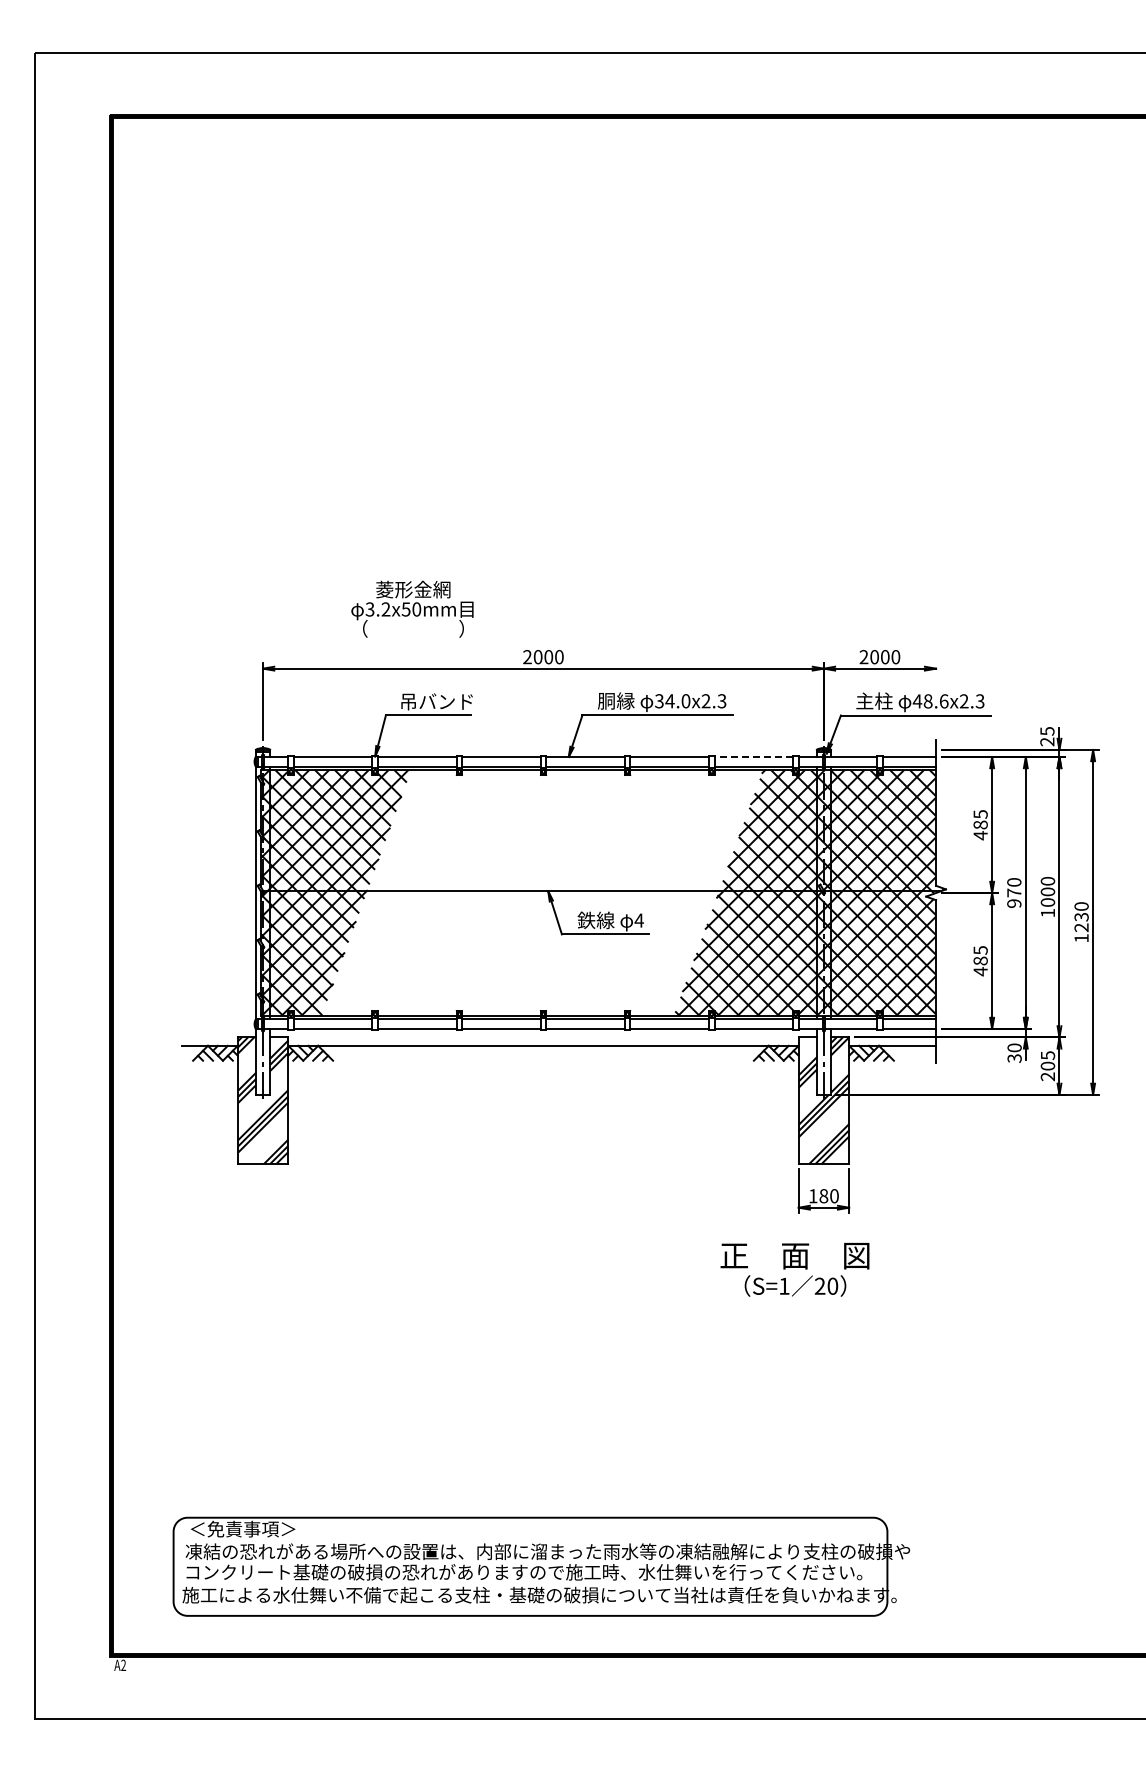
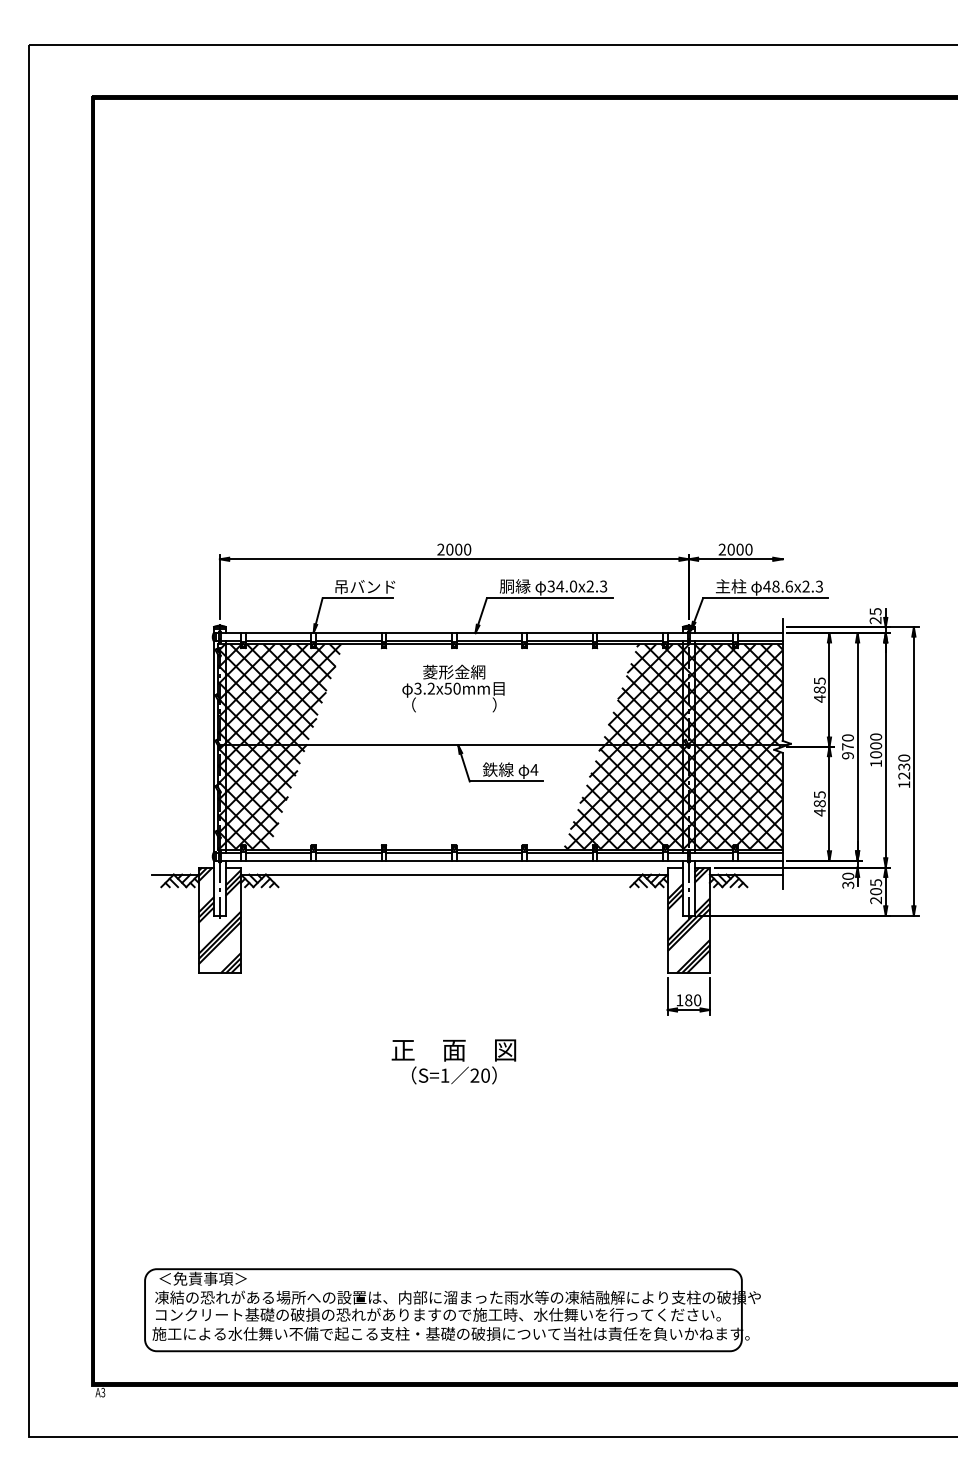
text: (412, 608) -> (453, 687), moved
line: (753, 757) -> (629, 633), dashed -> solid
text: (794, 1269) -> (453, 1061), moved
text: (123, 1665) -> (103, 1392), A2 -> A3

